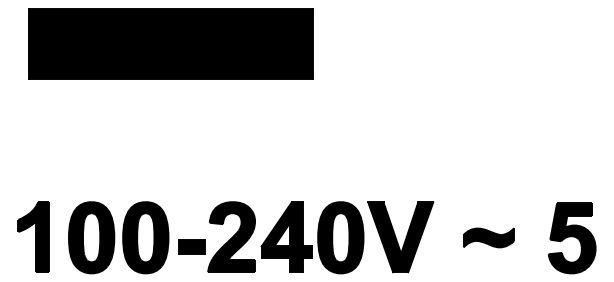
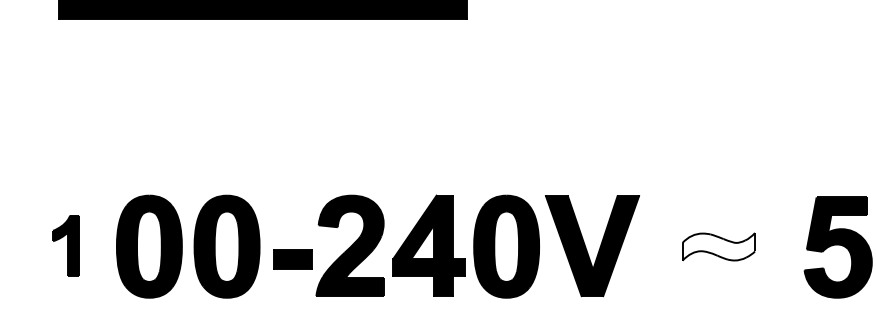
part: (33, 236) -> (66, 244), size x0.6
fill: (488, 237) -> (718, 246), removed

